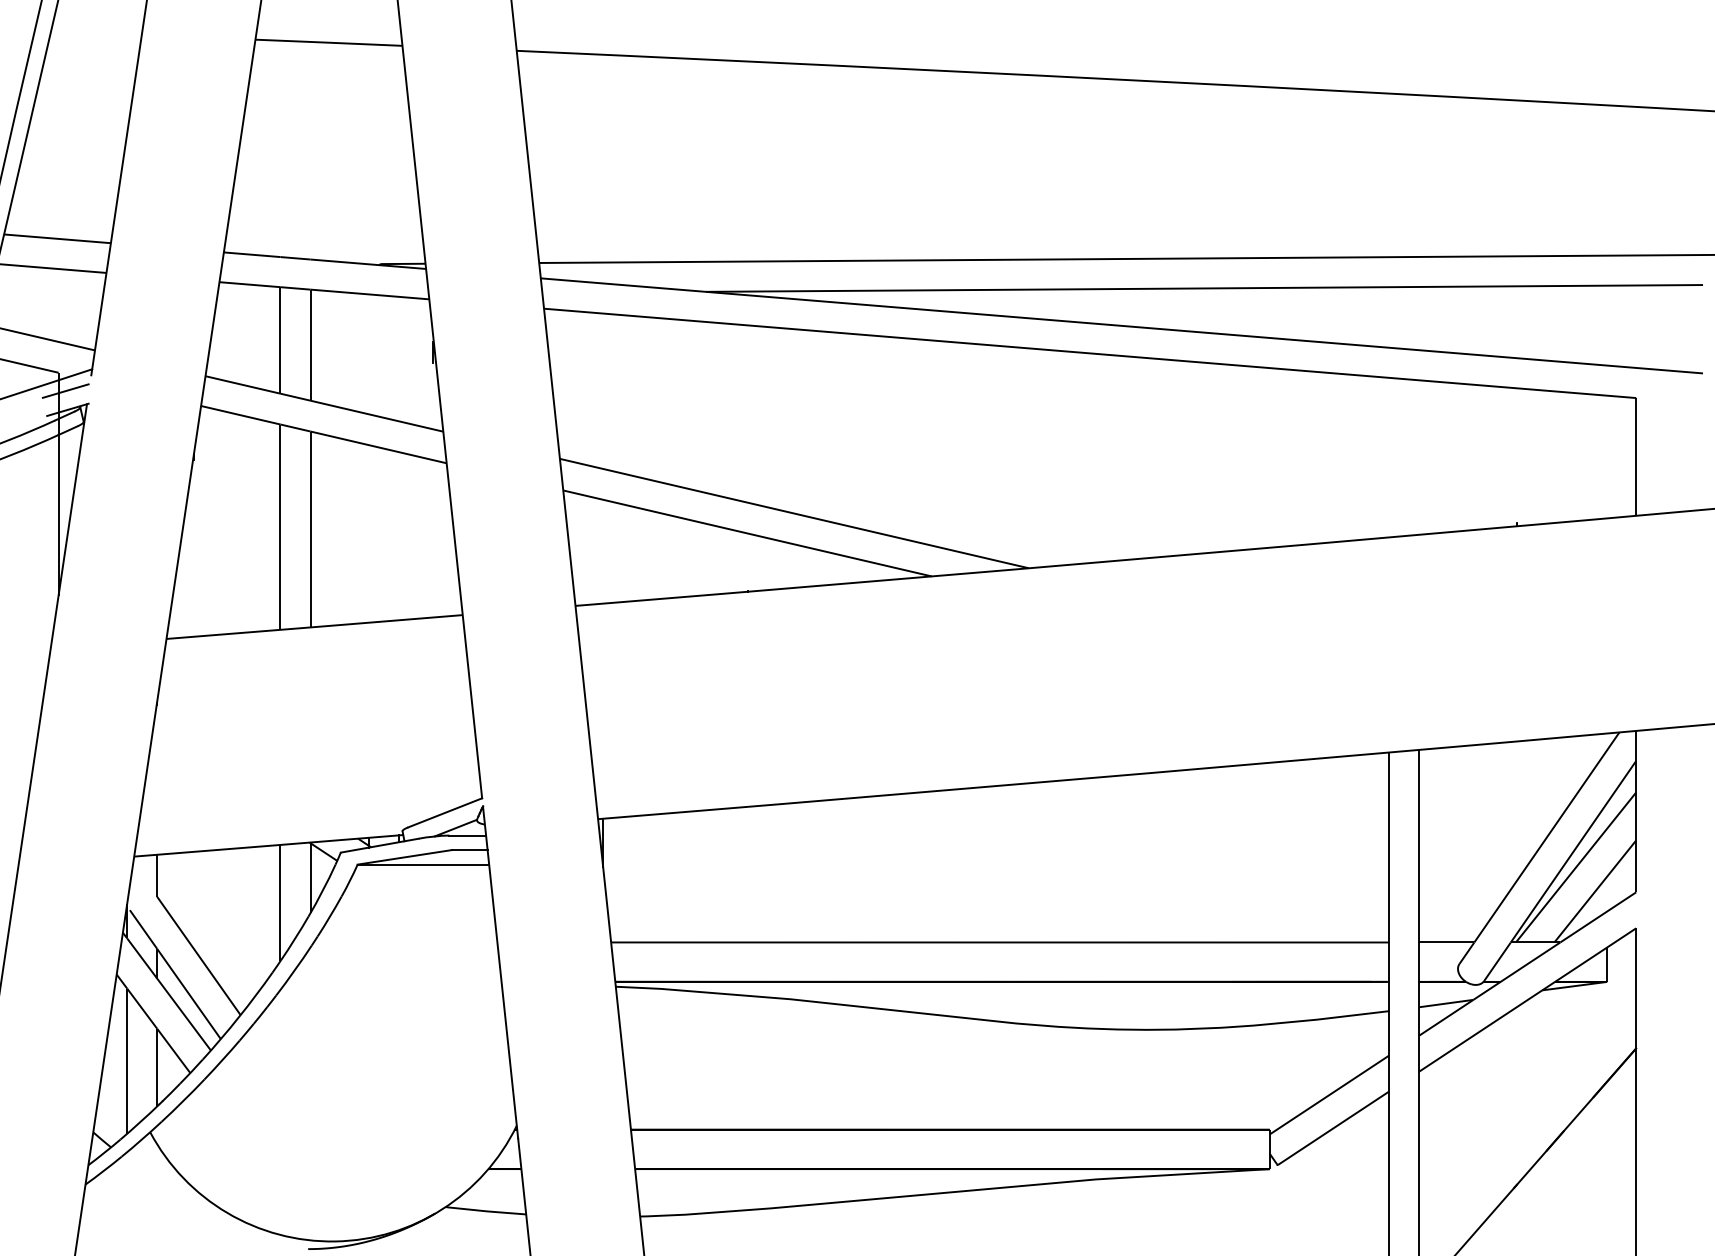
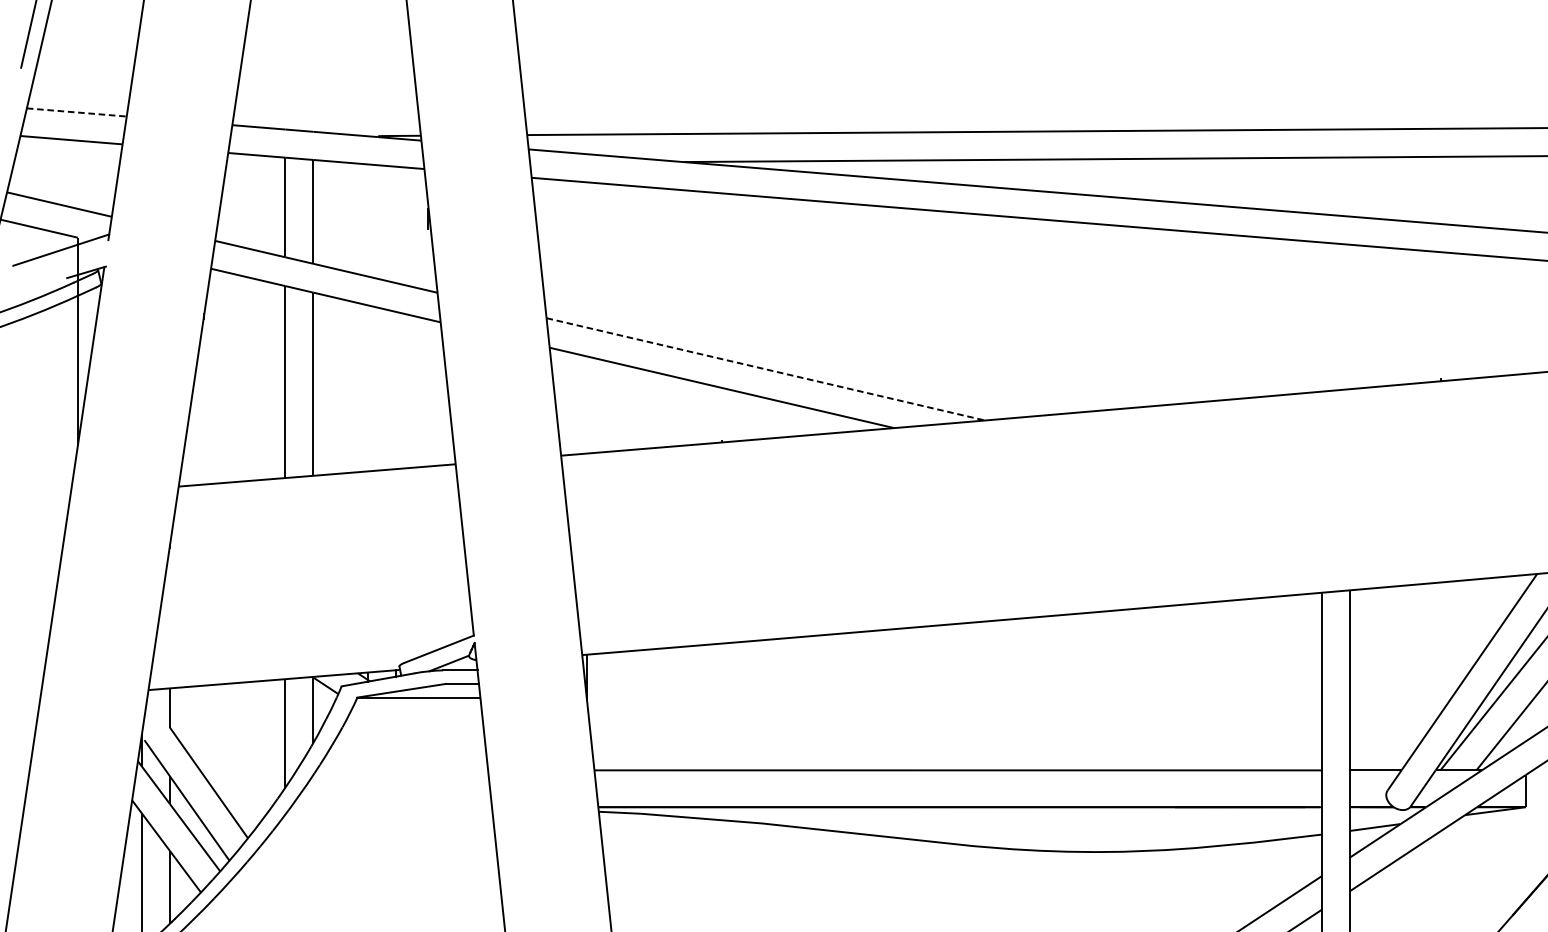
line: (57, 238) -> (76, 112), solid -> dashed
line: (65, 390) -> (84, 254), removed
line: (794, 513) -> (765, 369), solid -> dashed

